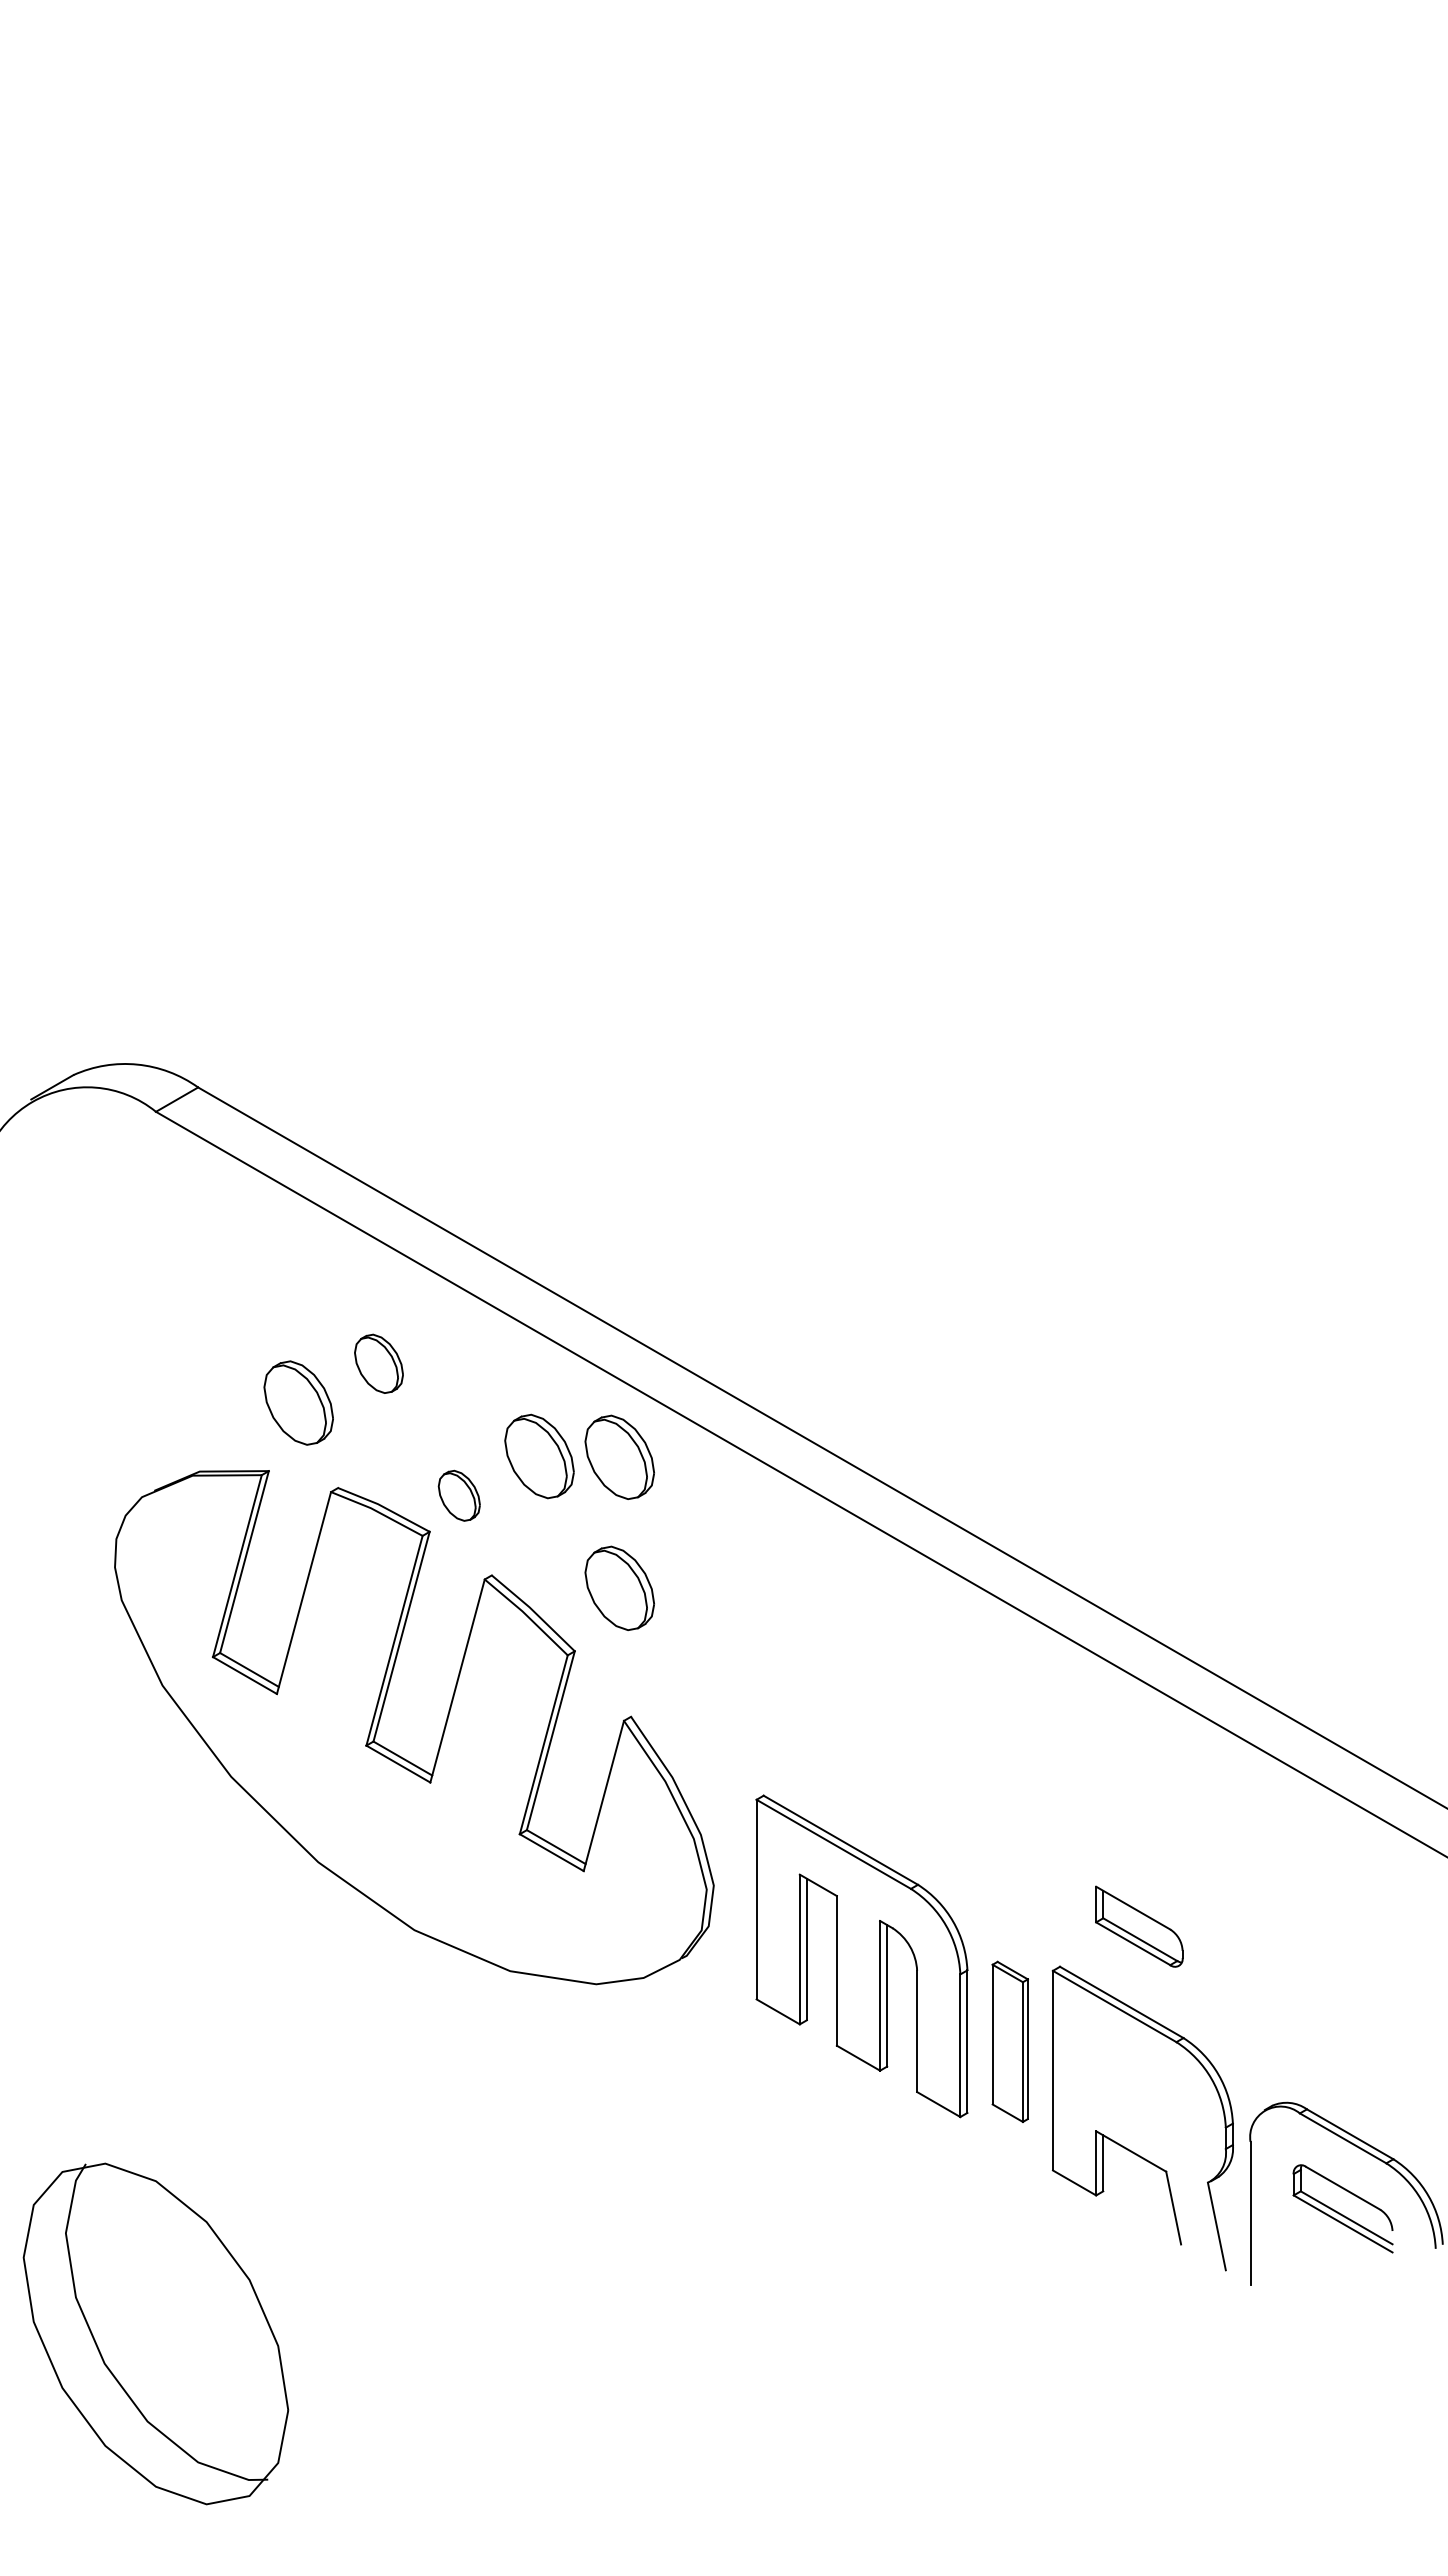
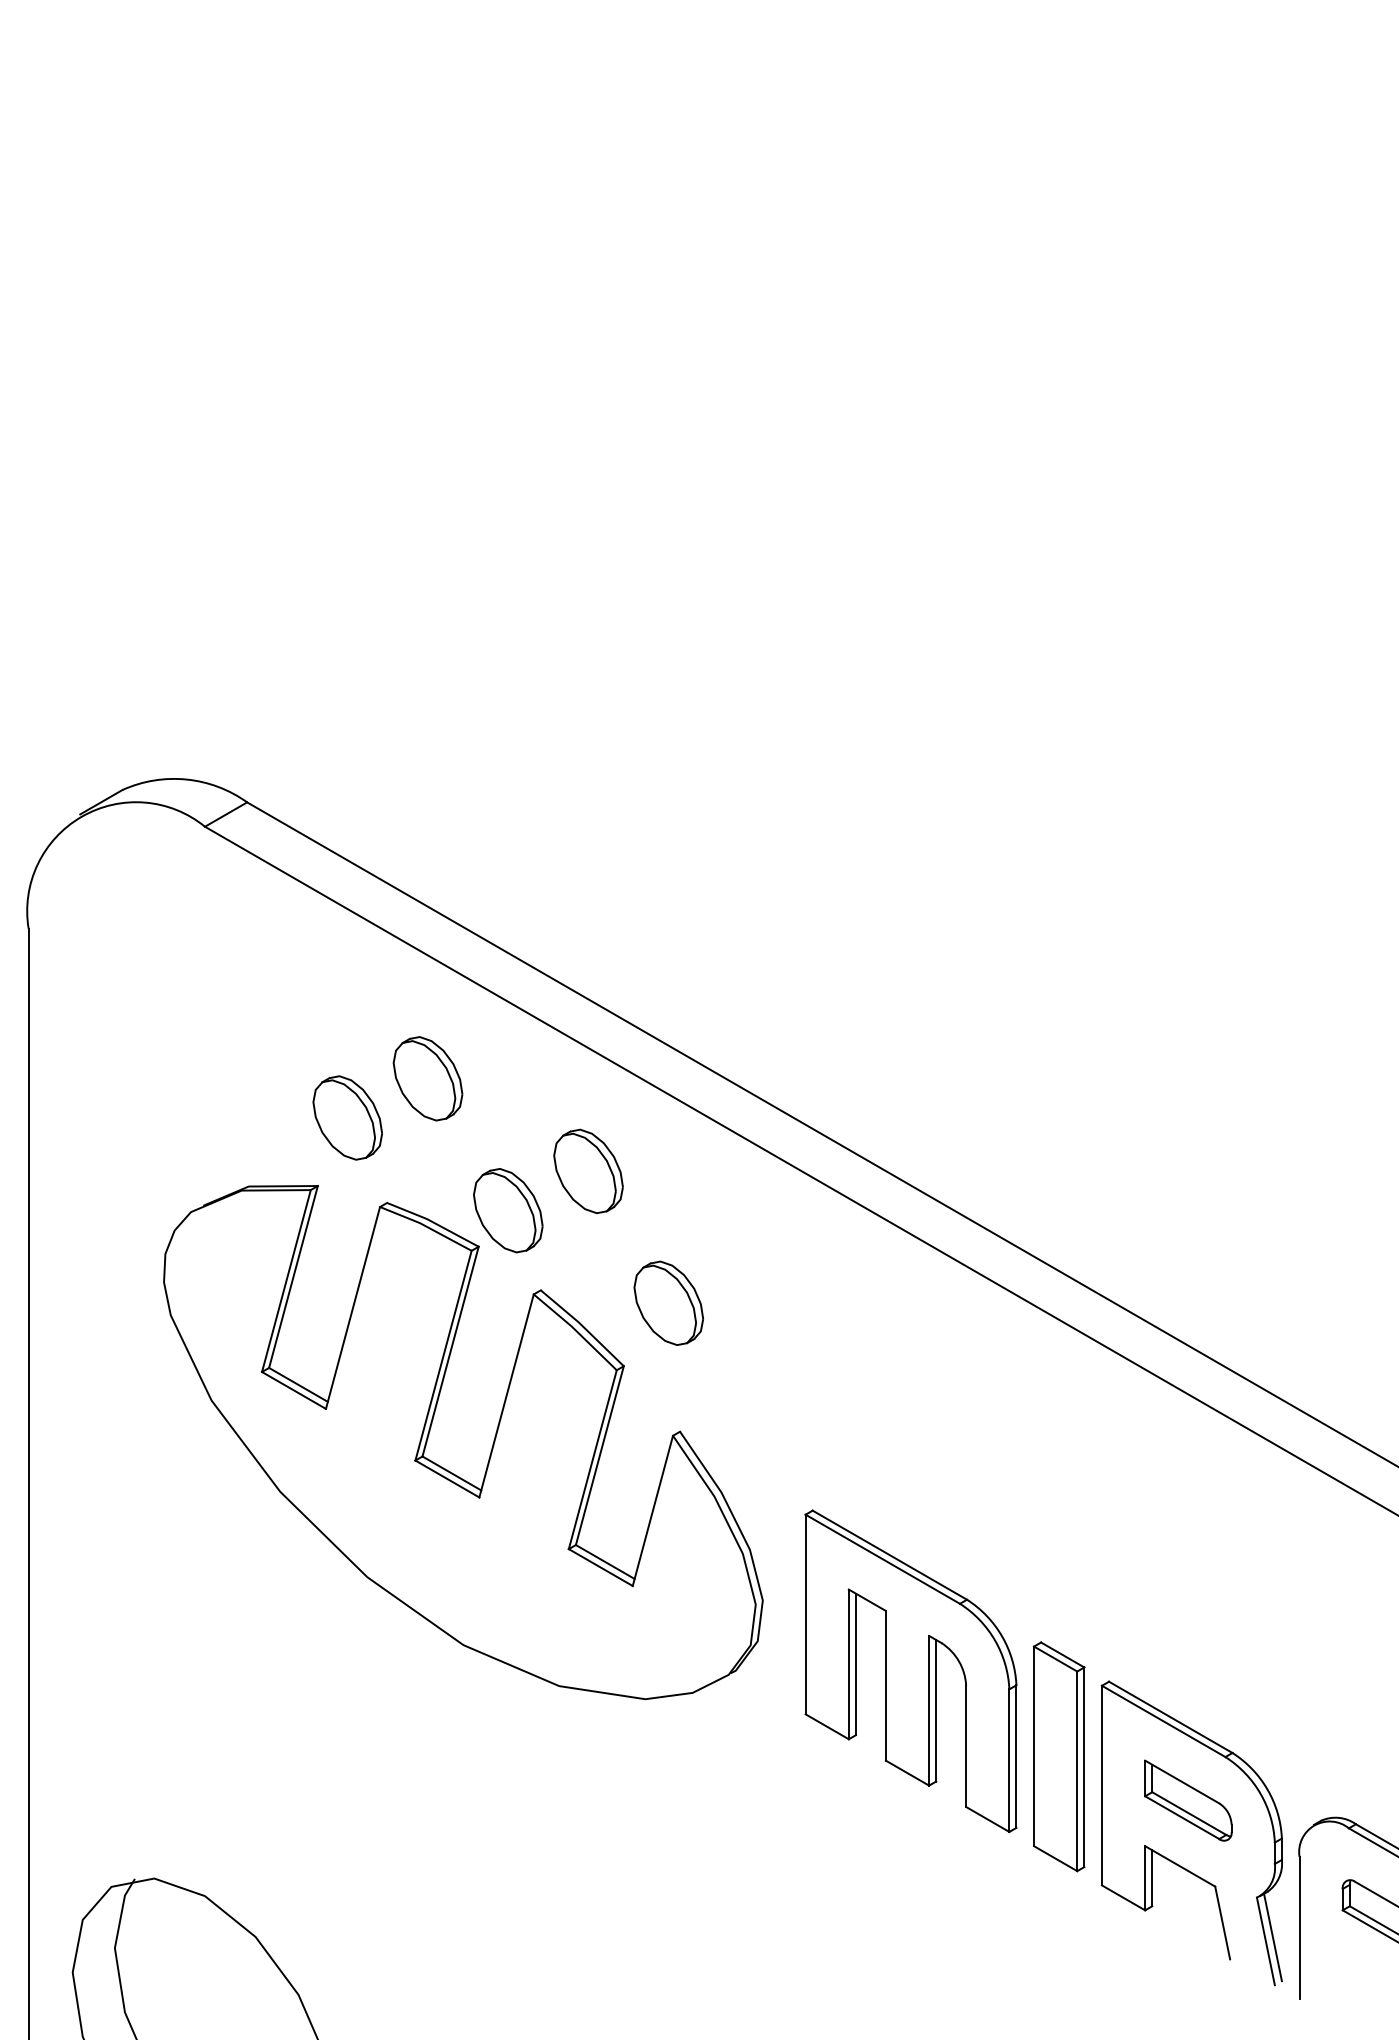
part: (378, 1363) -> (427, 1078), size x1.43
part: (619, 1456) -> (668, 1171), removed
part: (459, 1495) -> (508, 1210), size x1.67
part: (1139, 1926) -> (1188, 1800), moved
part: (1010, 2041) -> (1059, 1756), size x1.43
line: (1223, 2222) -> (1272, 1937), added

